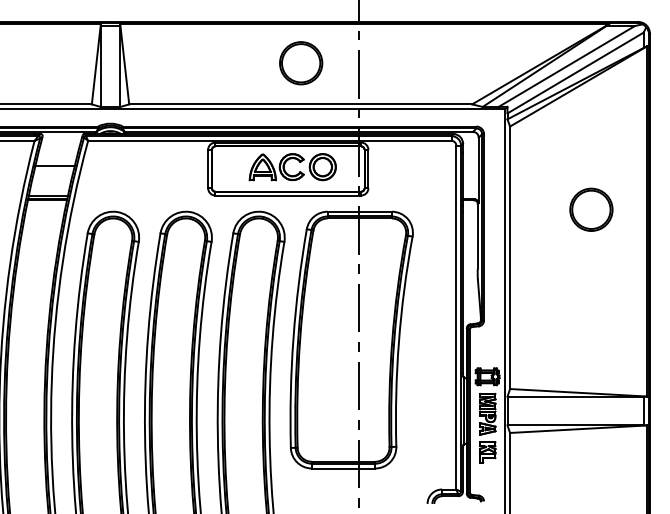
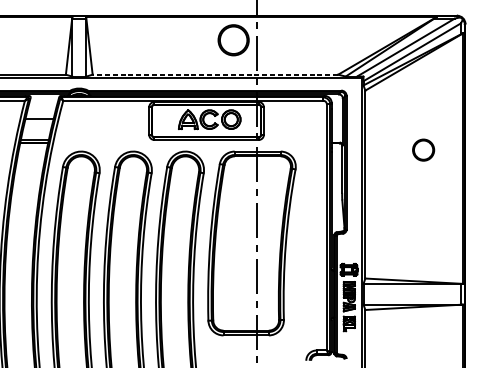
part: (301, 63) -> (233, 40), moved
line: (300, 104) -> (215, 74), solid -> dashed
part: (591, 209) -> (423, 149), size x0.7

